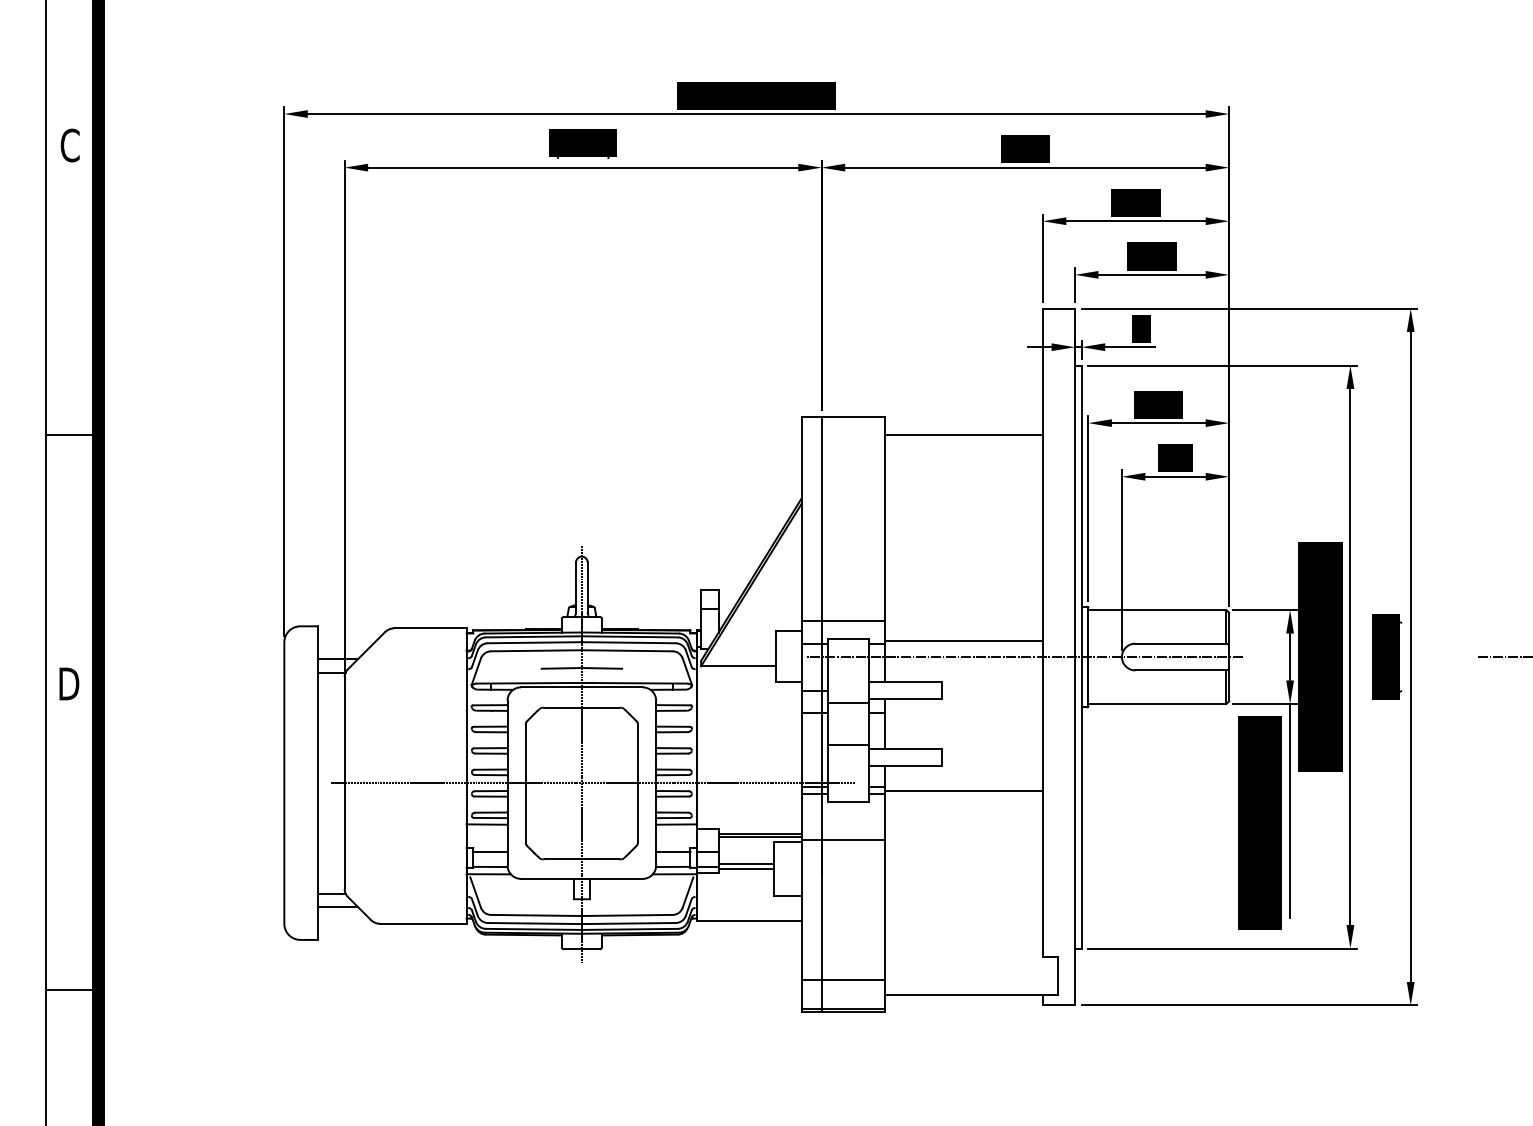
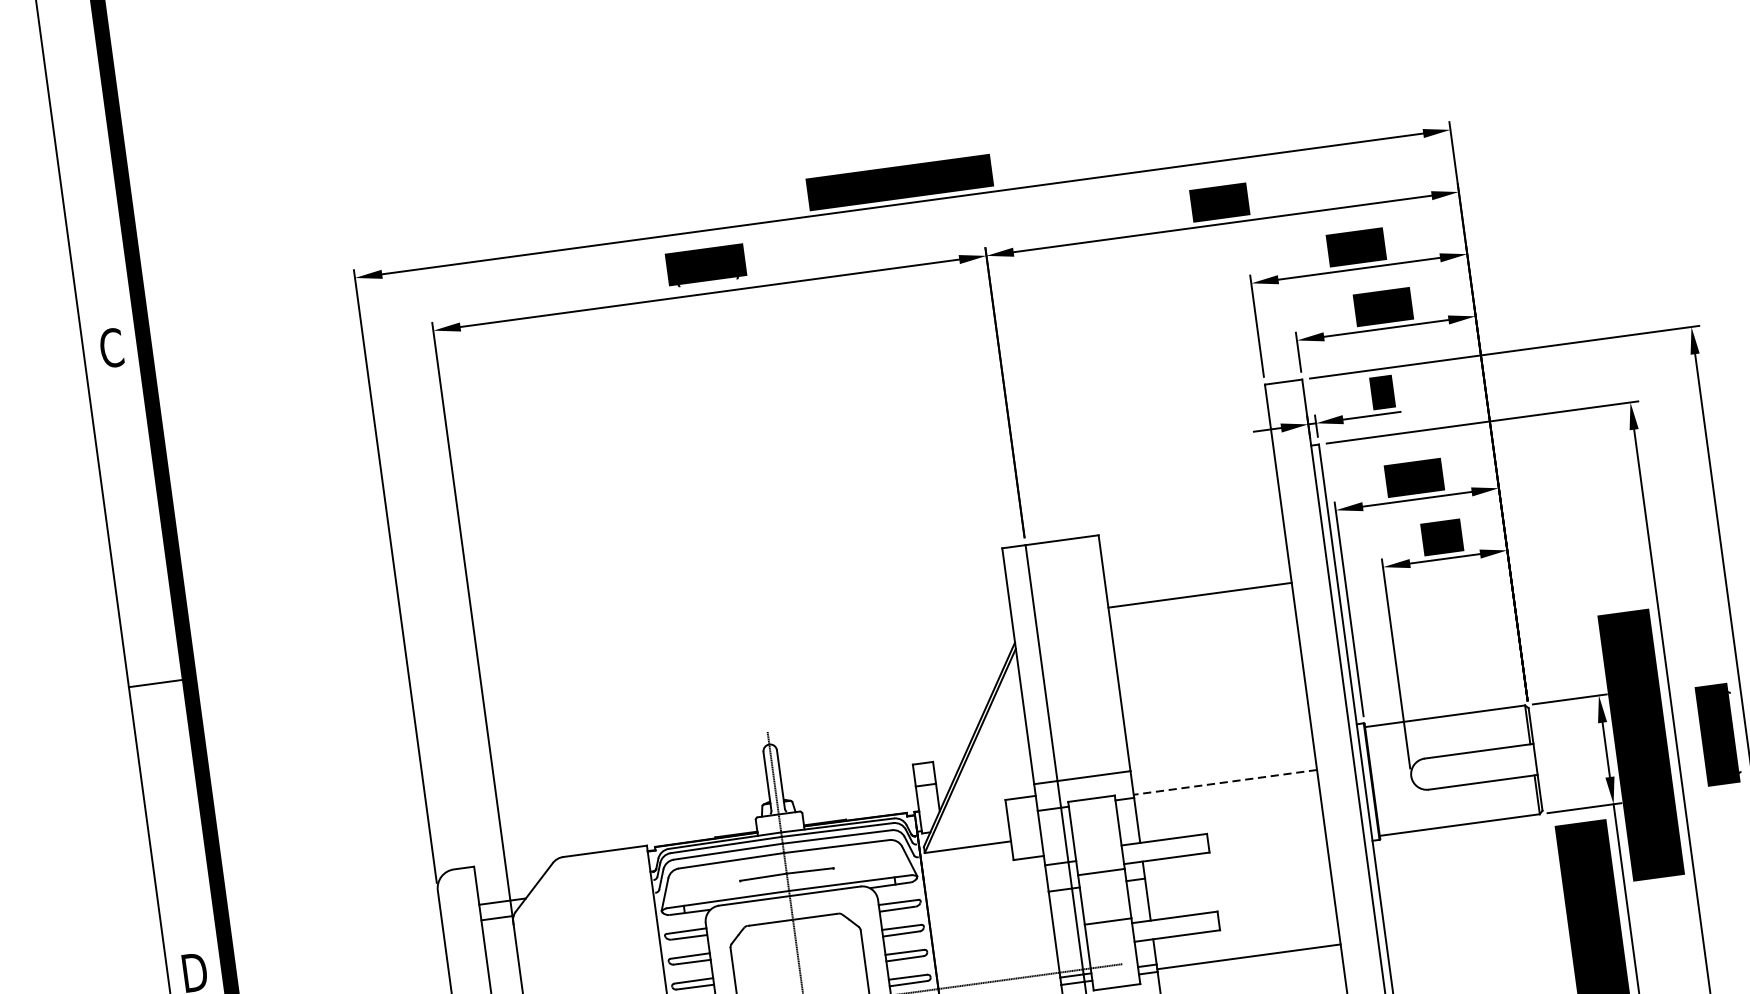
line: (963, 434) -> (1199, 595), moved
line: (963, 640) -> (1224, 781), solid -> dashed
line: (1023, 657) -> (1297, 792), removed

